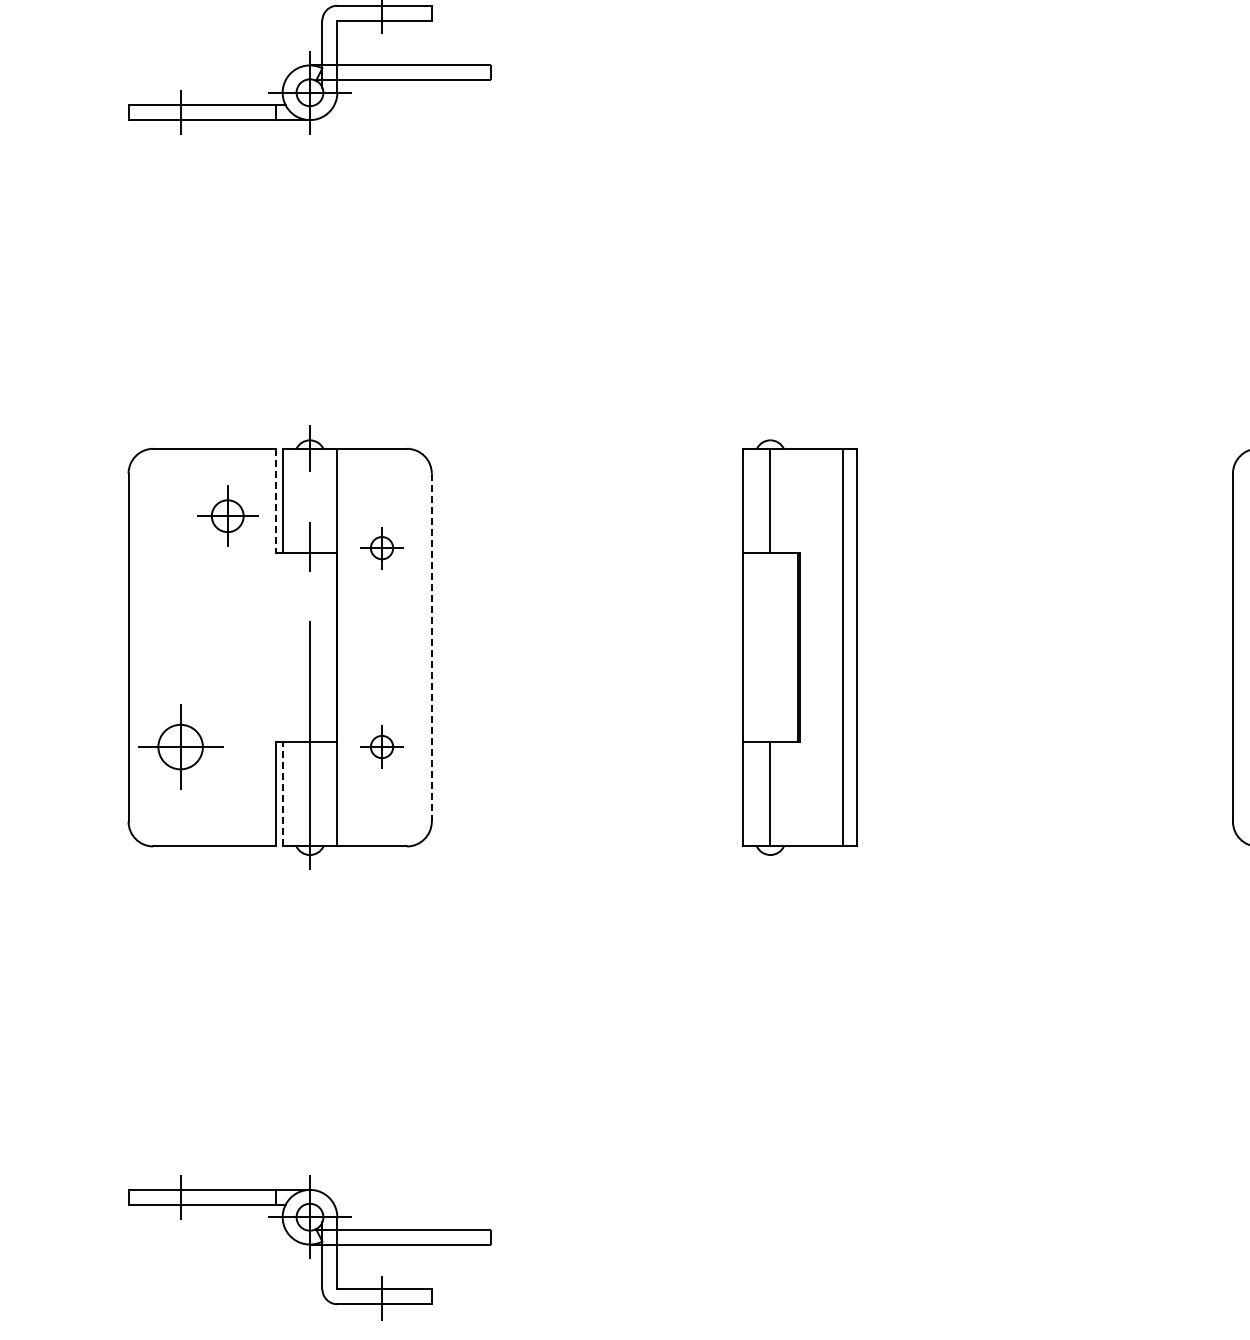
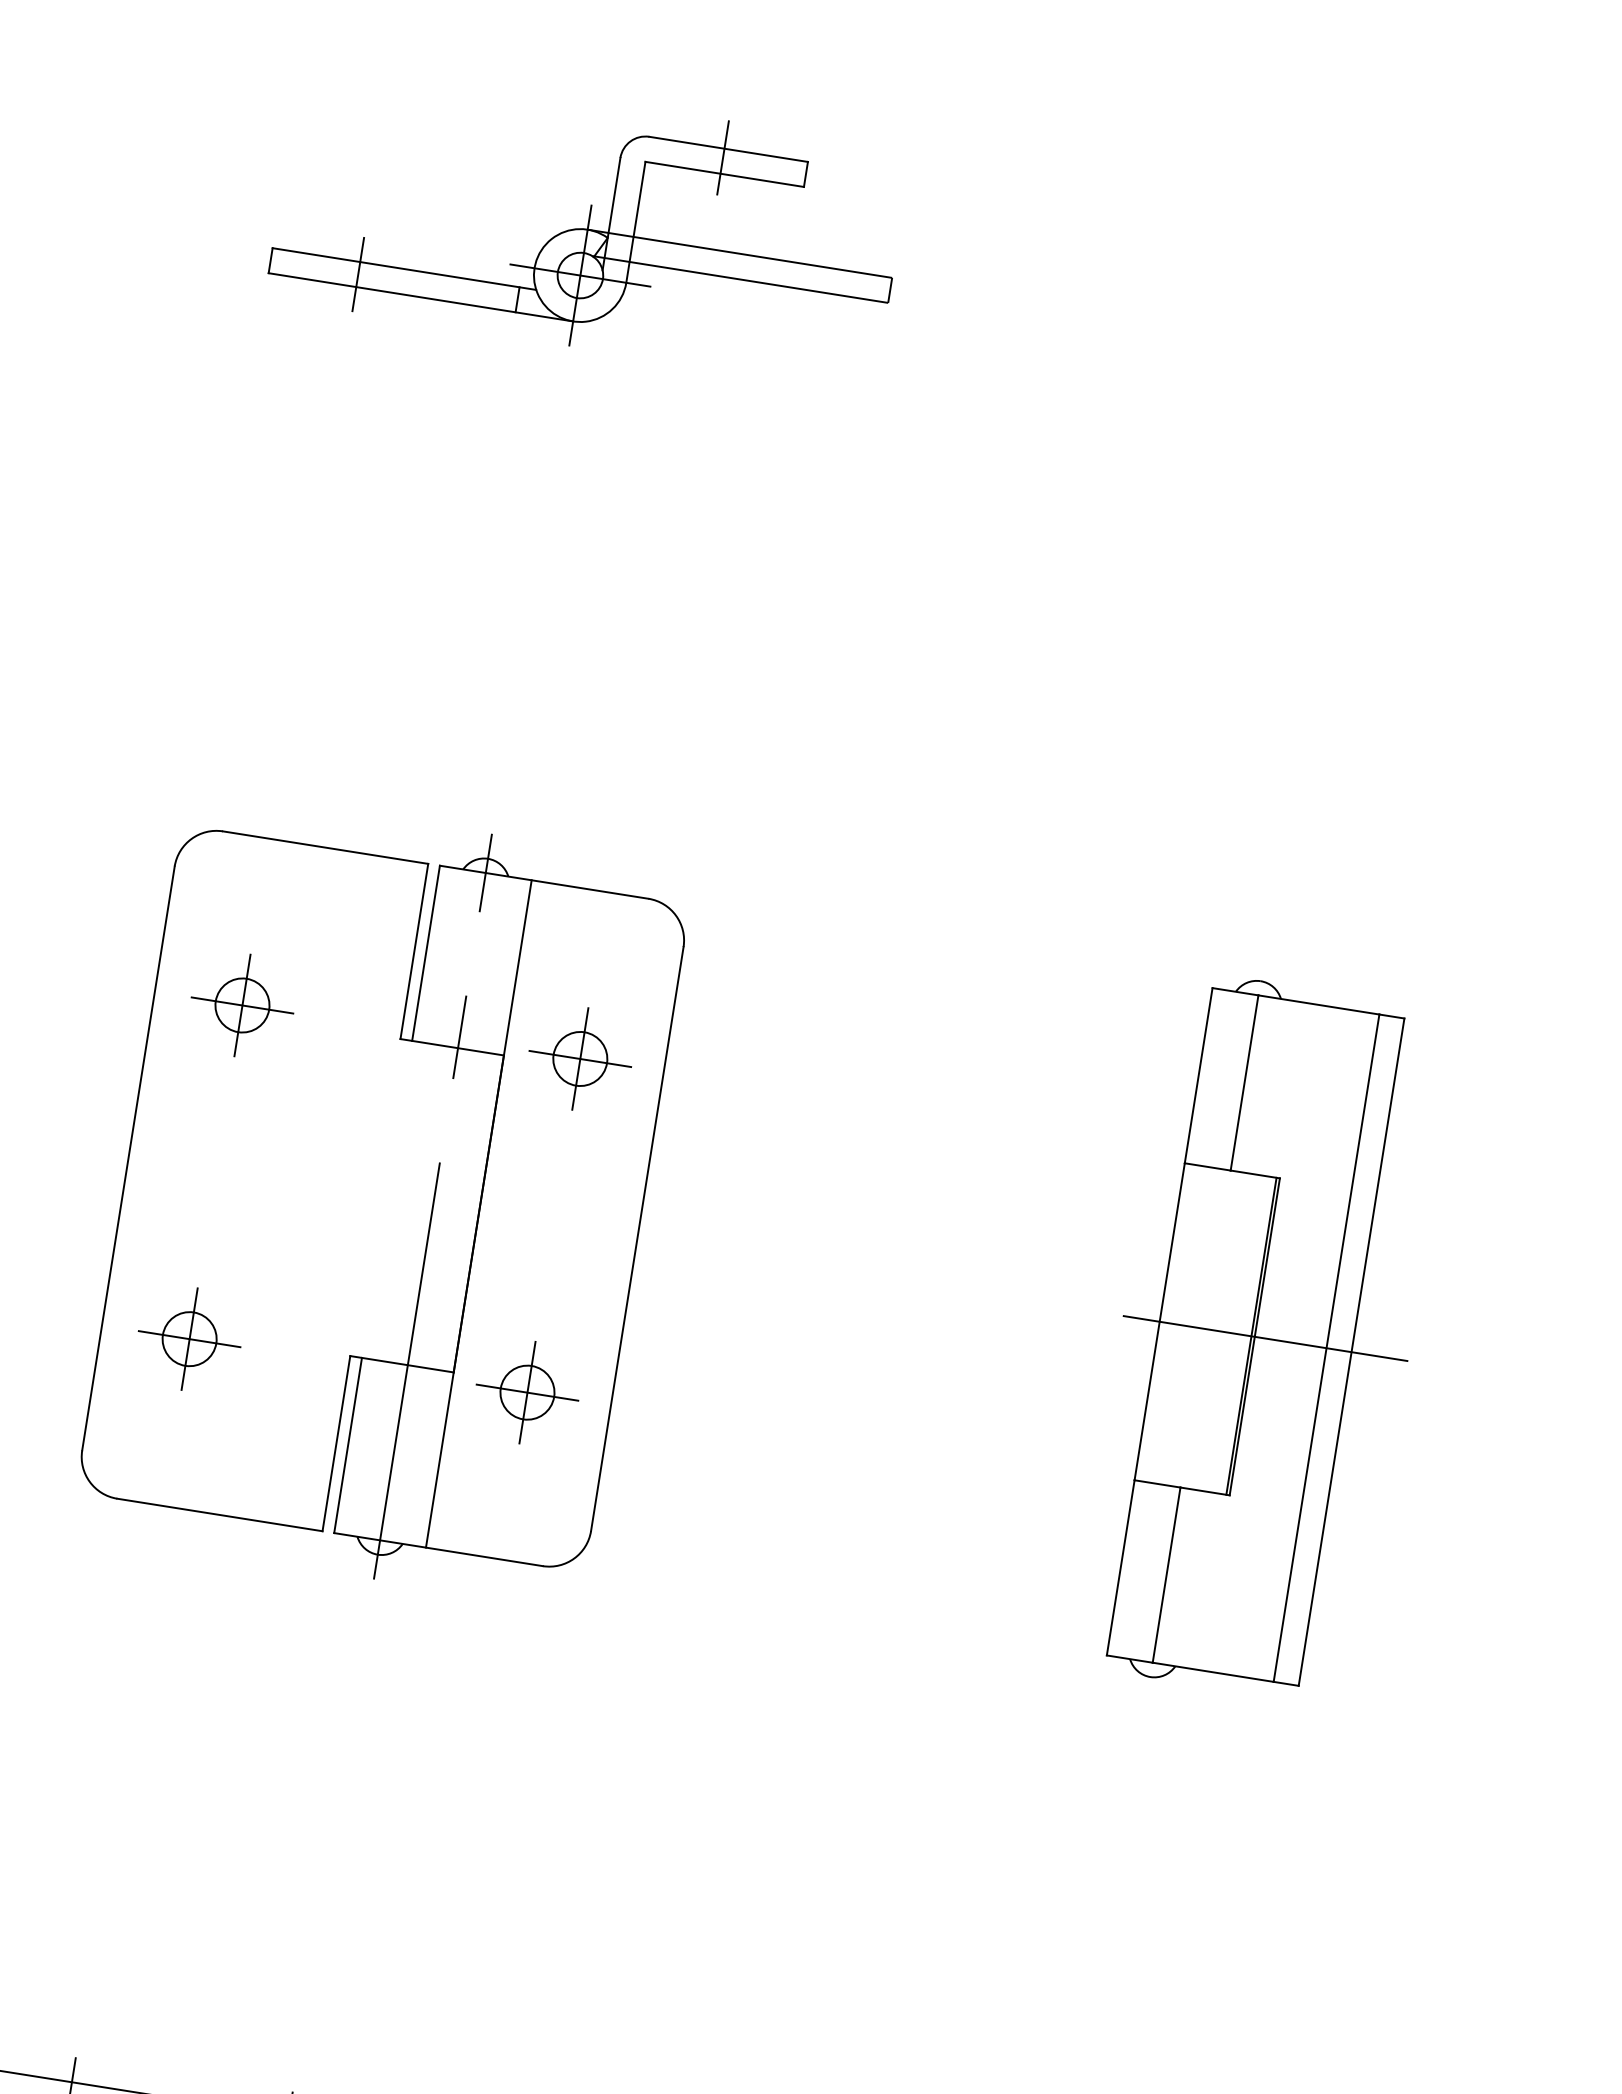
line: (275, 501) -> (413, 952), dashed -> solid
part: (227, 515) -> (242, 1004), moved
part: (381, 547) -> (579, 1057), size x1.43
line: (431, 647) -> (636, 1238), dashed -> solid
line: (806, 647) -> (1266, 1338), added
part: (180, 746) -> (189, 1338), size x0.71
part: (381, 746) -> (526, 1391), size x1.43
line: (282, 793) -> (348, 1444), dashed -> solid

